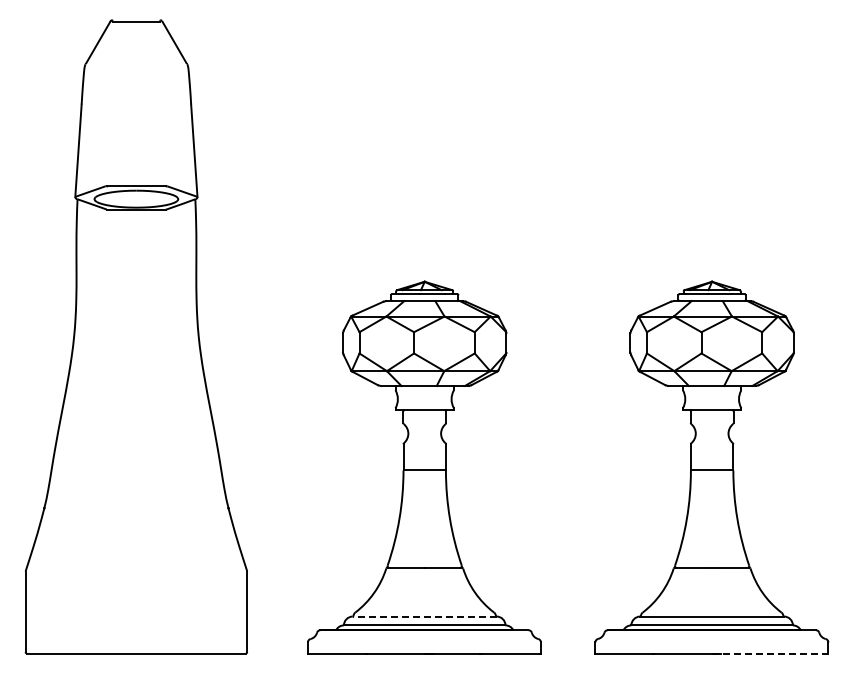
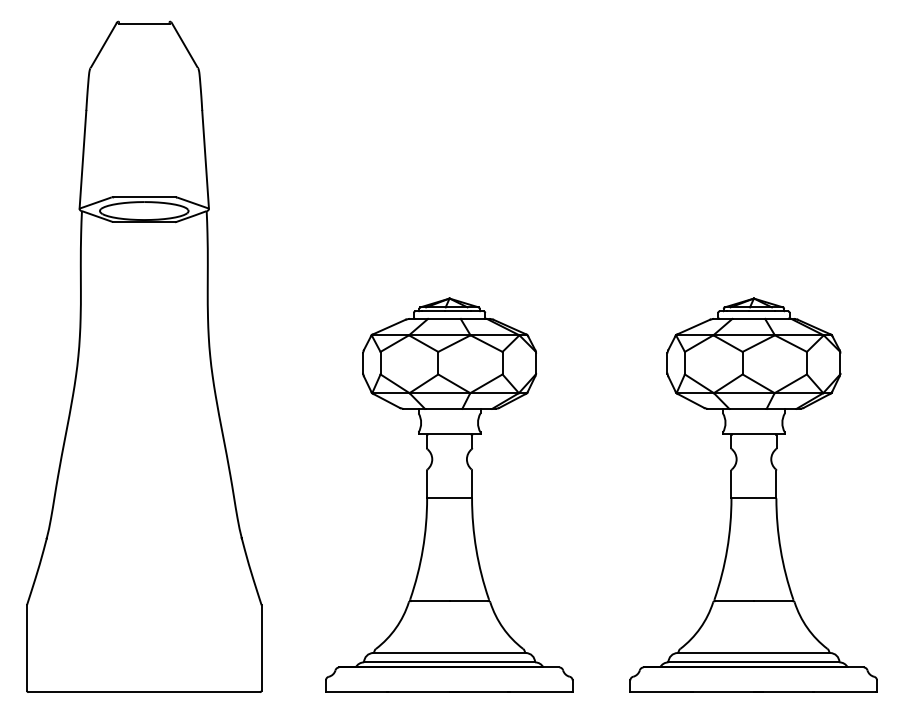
line: (424, 616) -> (449, 652), dashed -> solid
line: (770, 653) -> (815, 692), dashed -> solid

